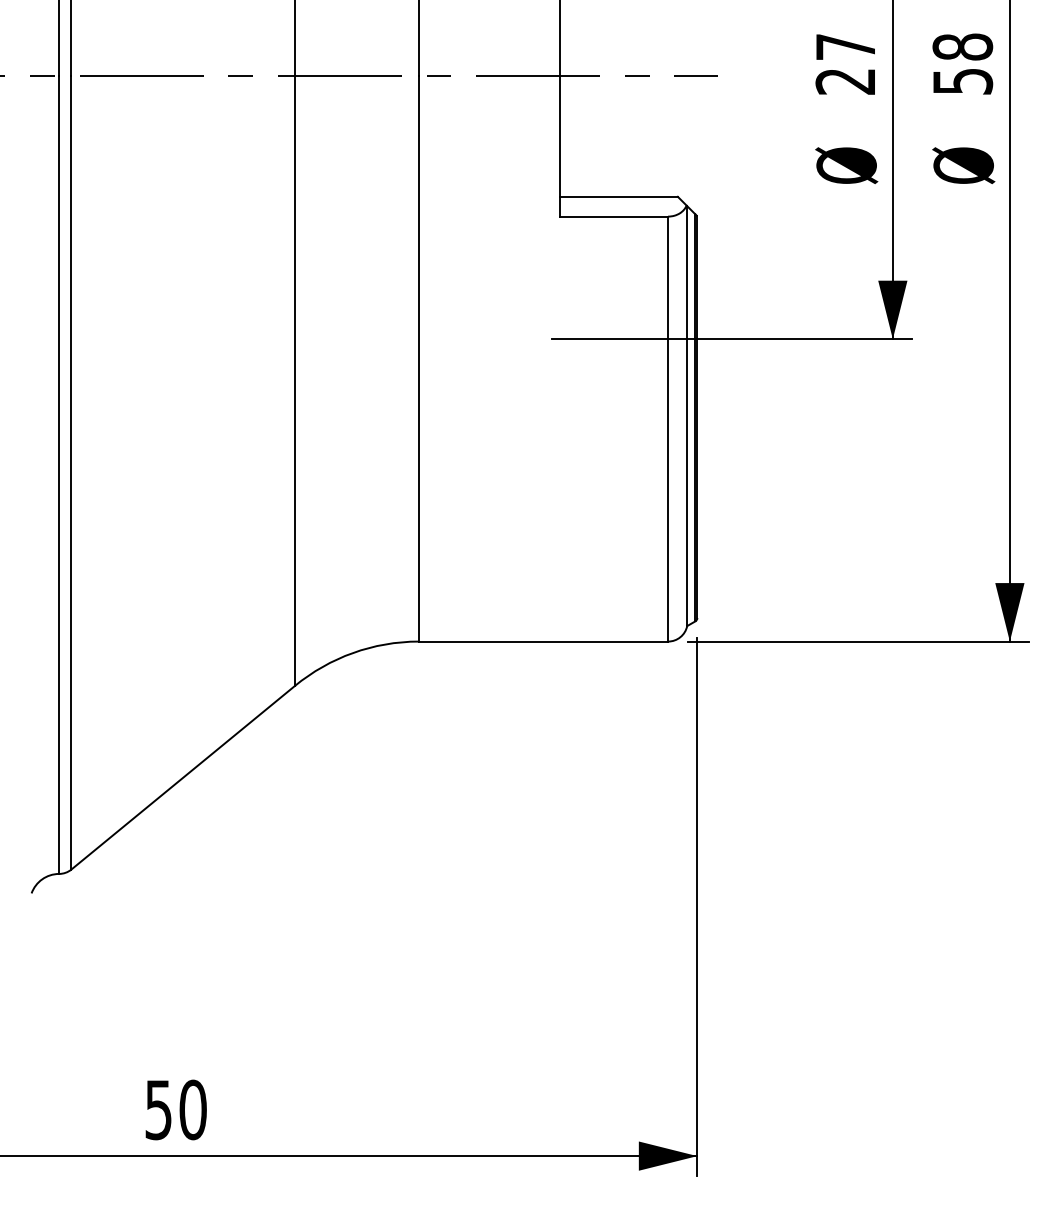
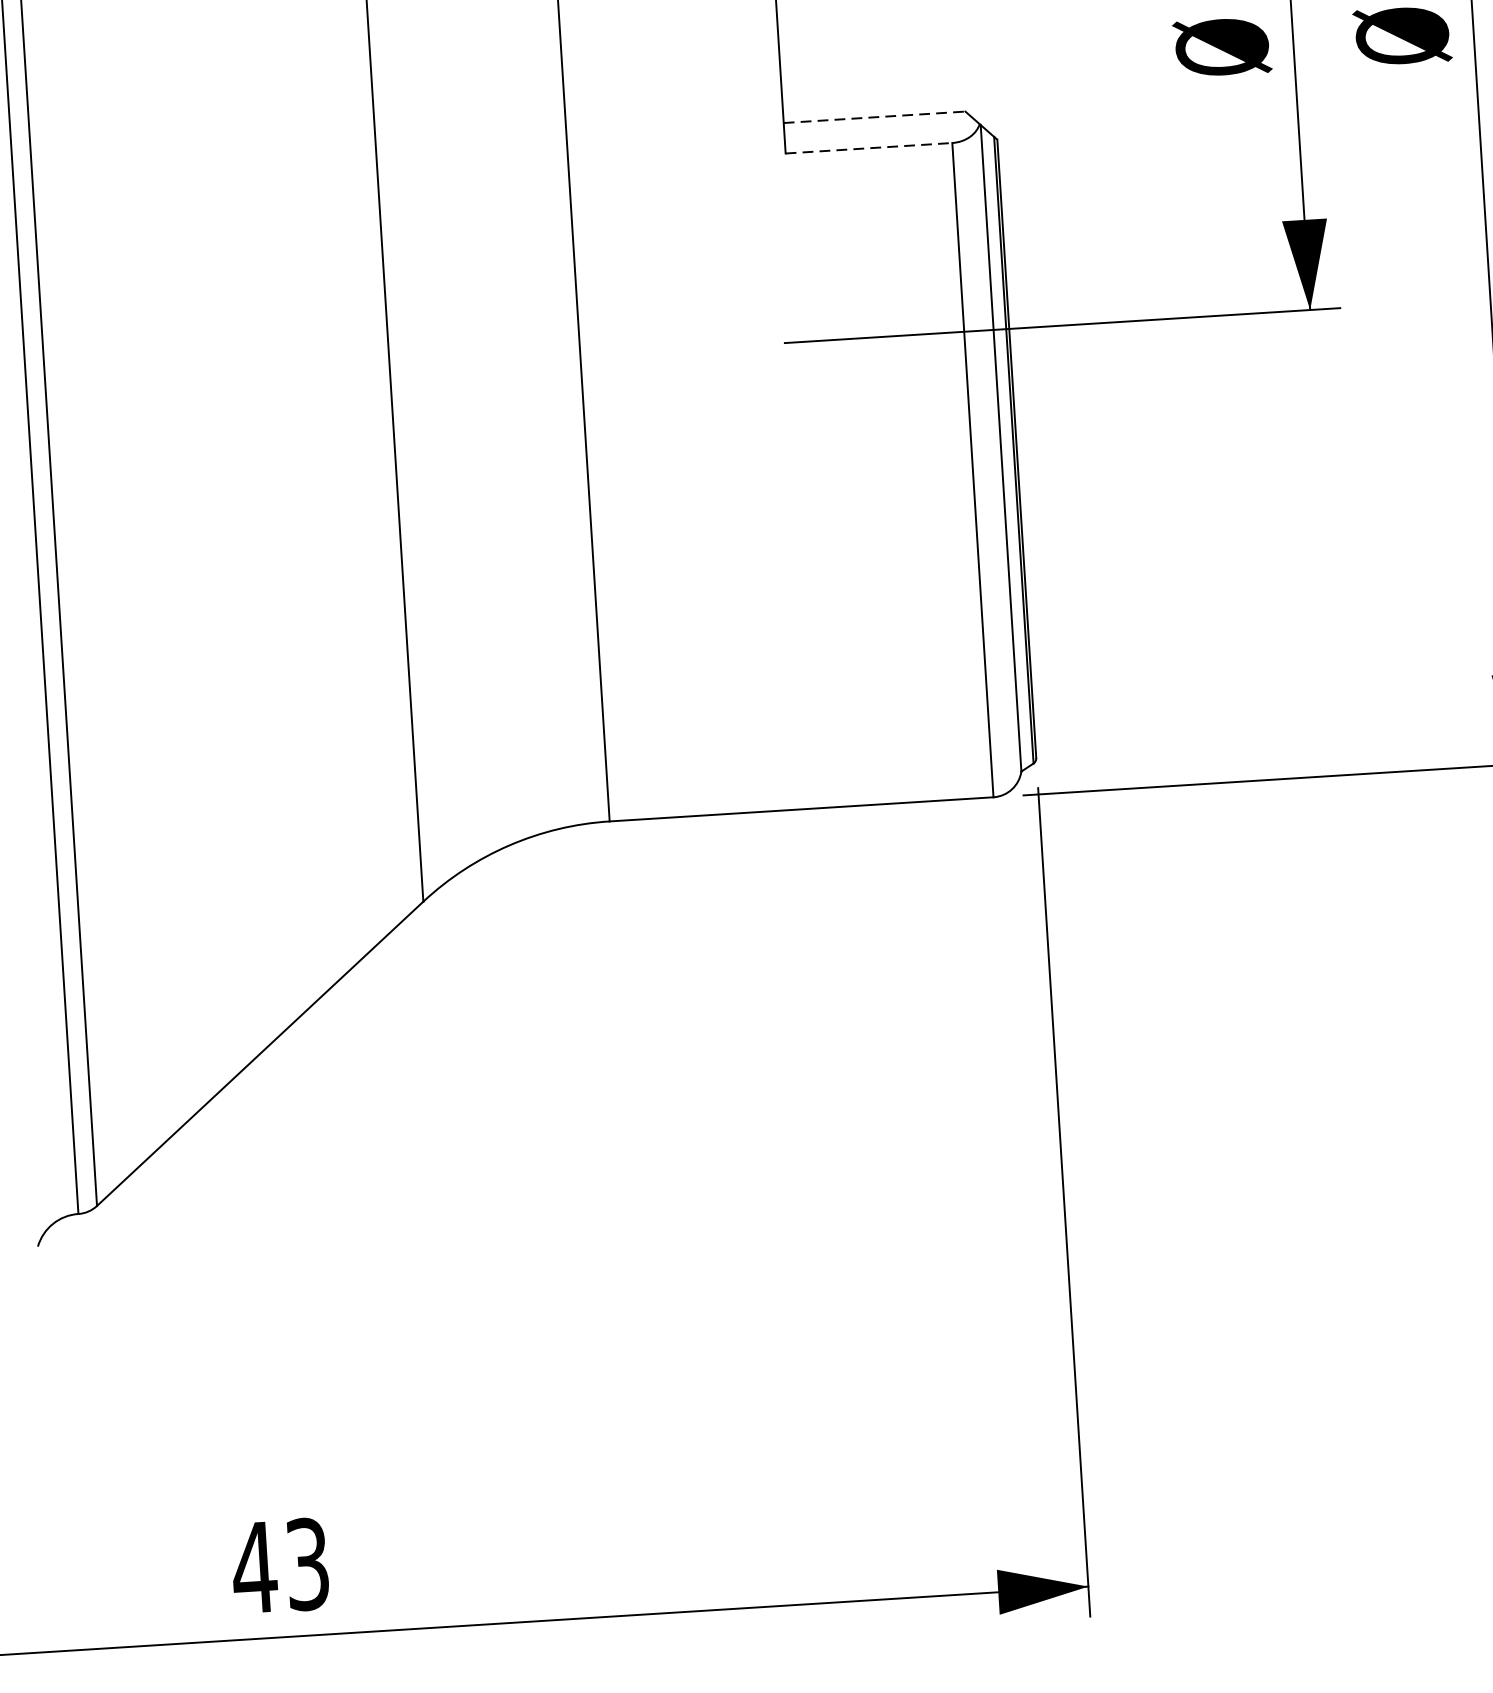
line: (619, 196) -> (875, 116), solid -> dashed
line: (614, 216) -> (869, 148), solid -> dashed
text: (175, 1109) -> (280, 1565), 50 -> 43

